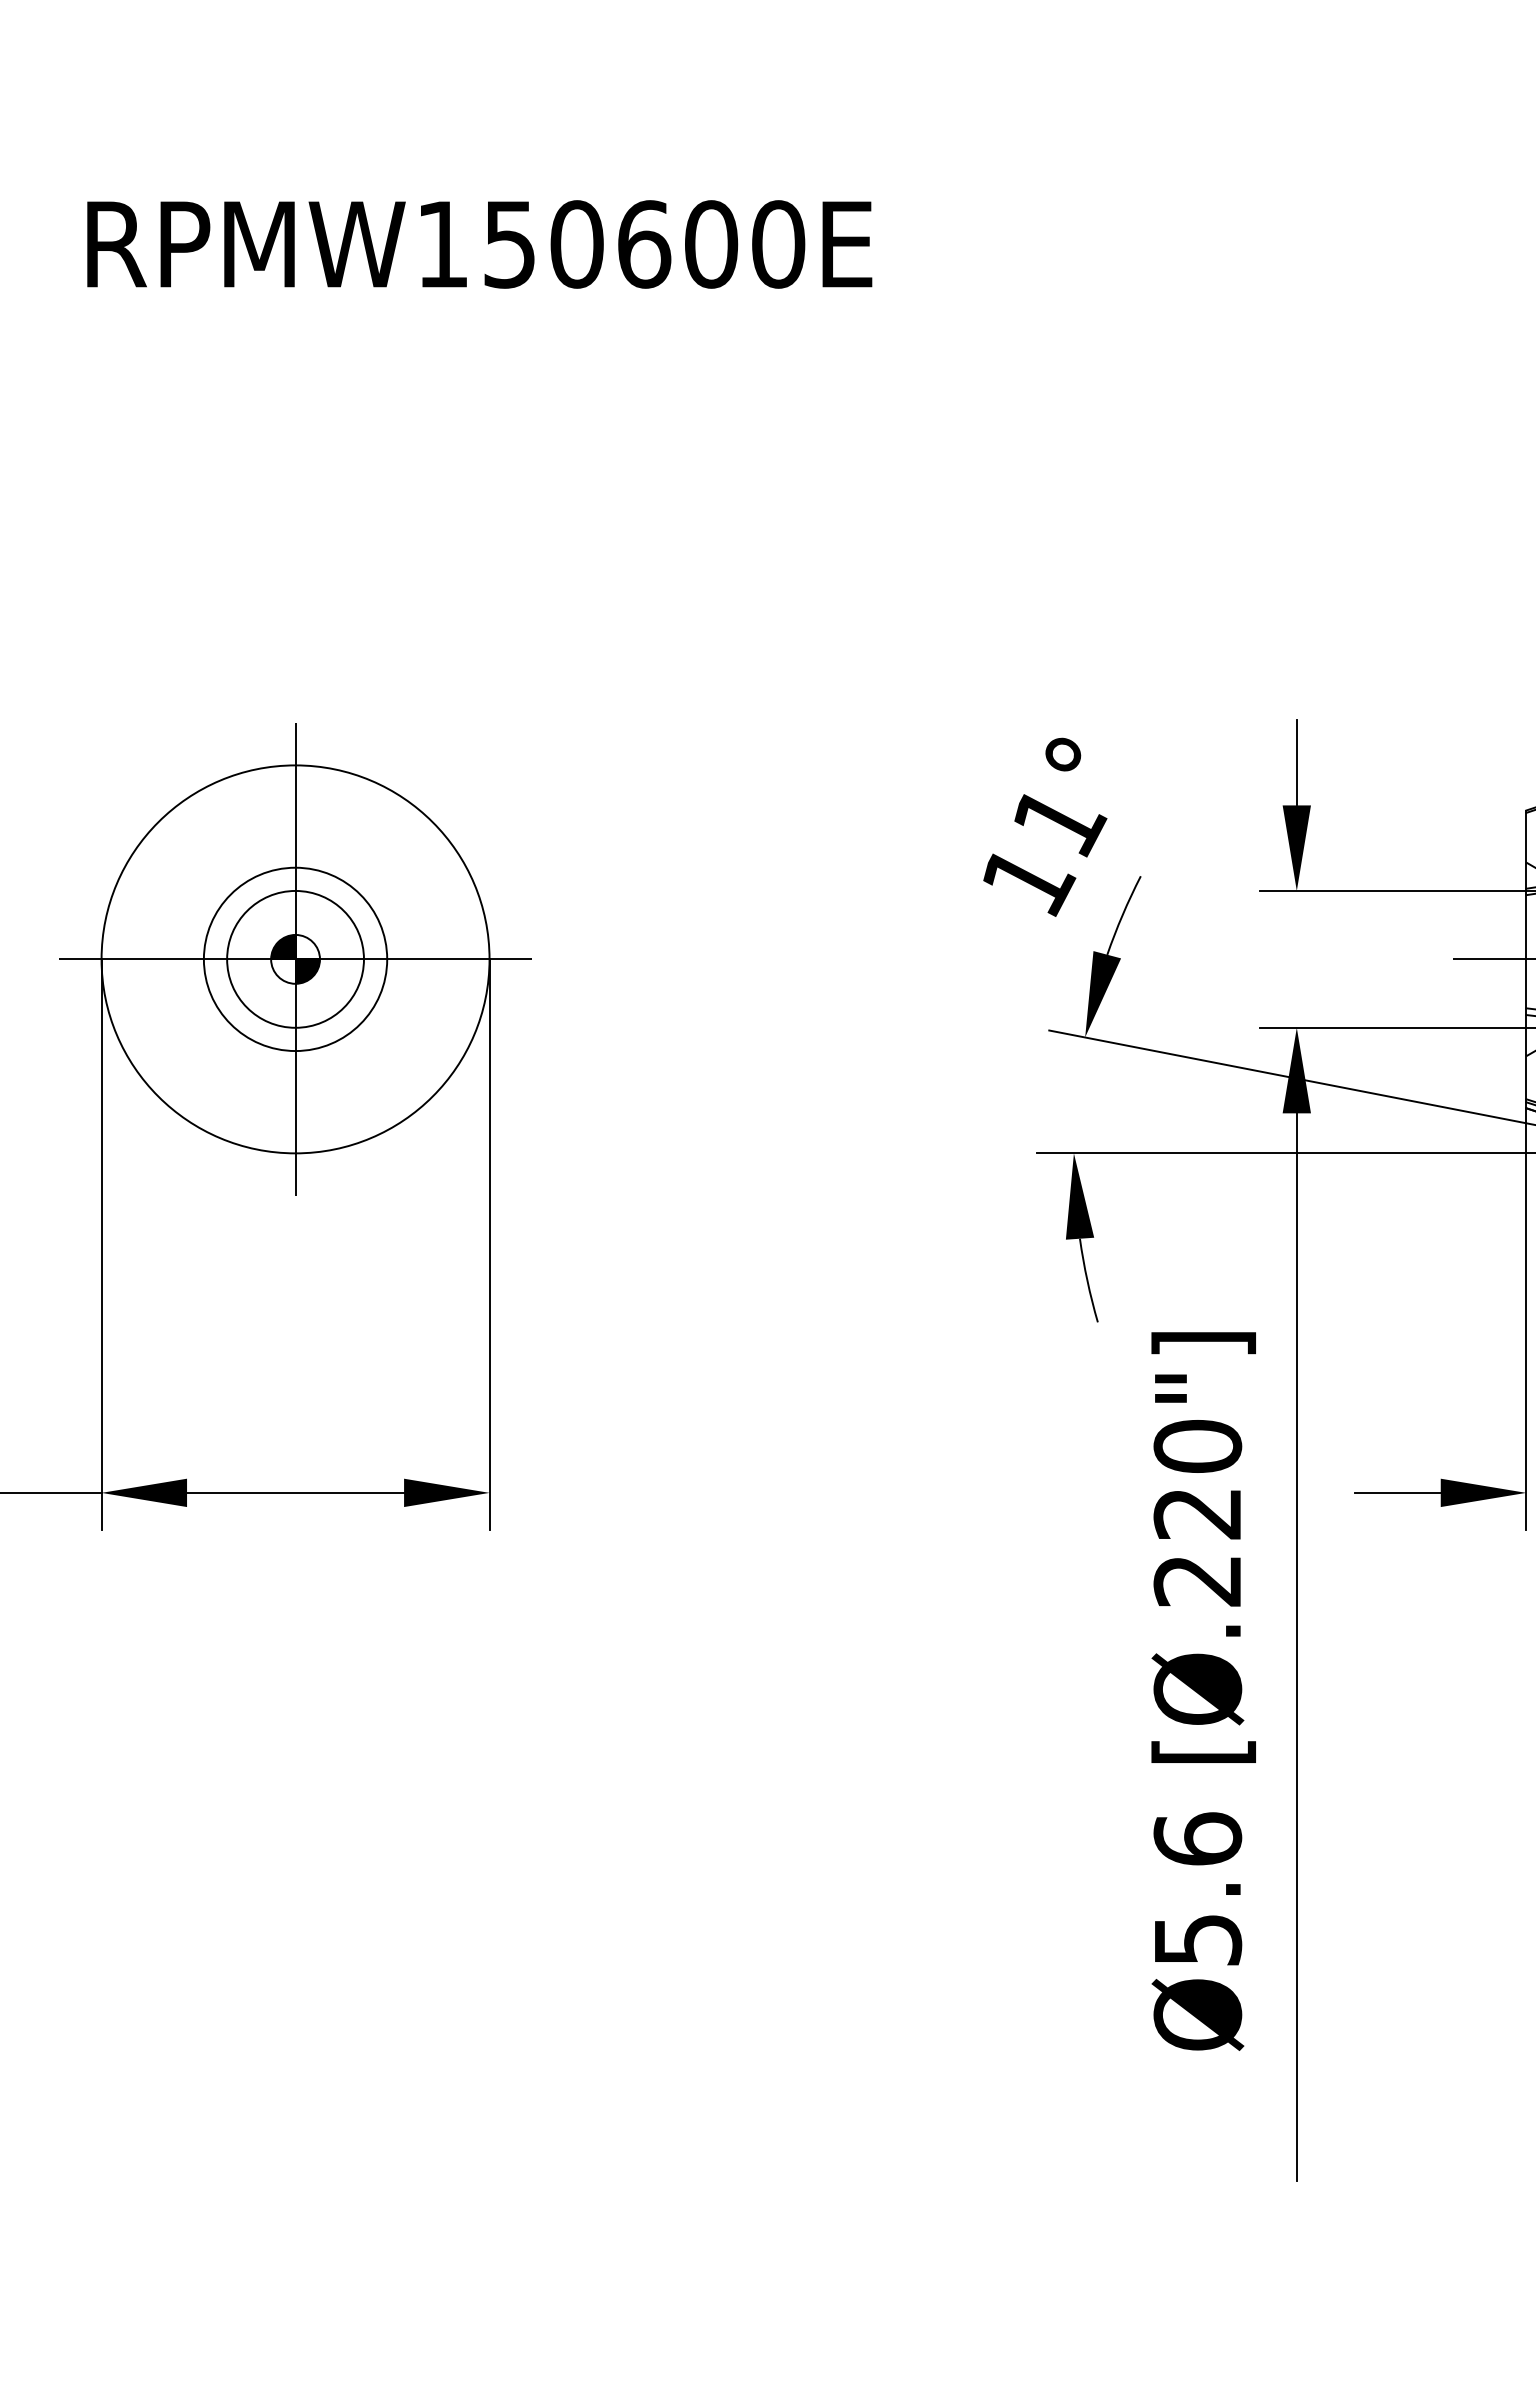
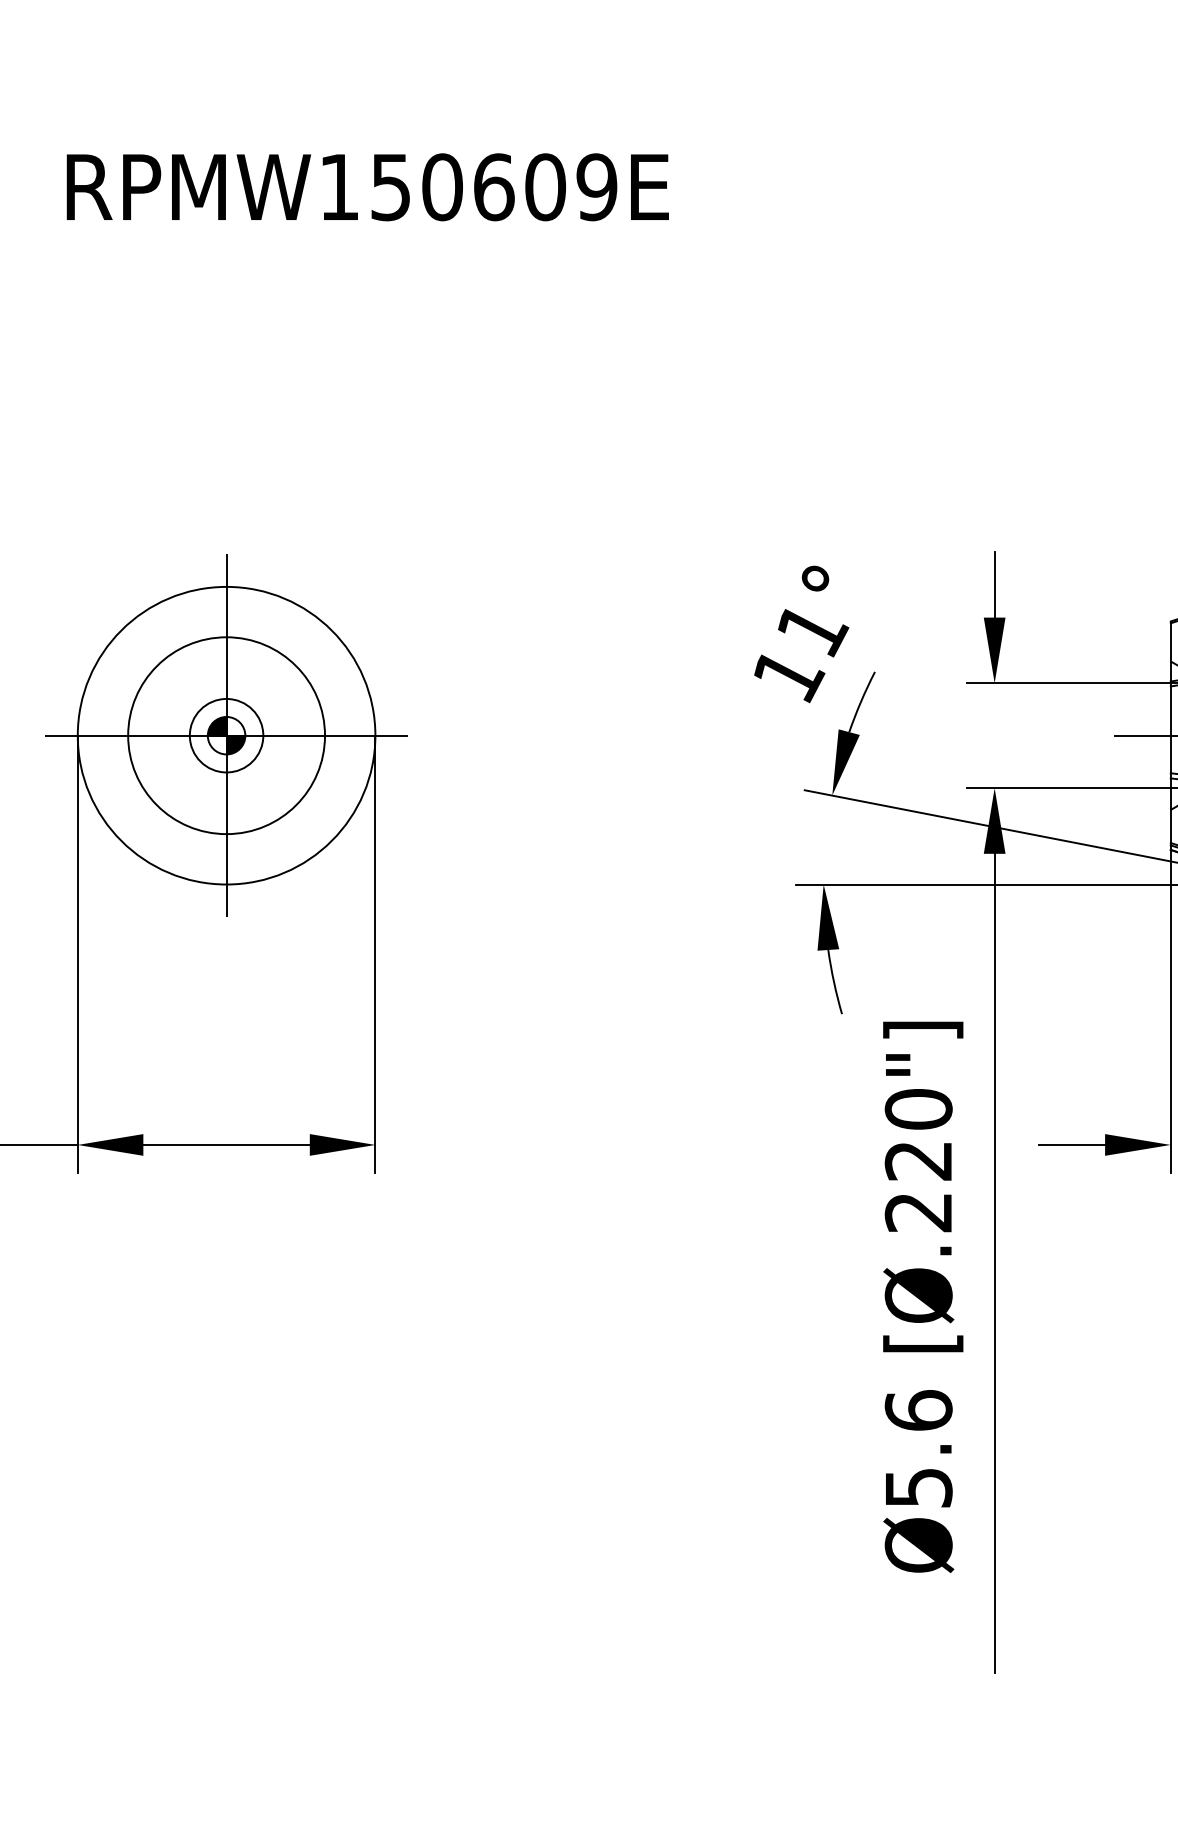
text: (778, 244) -> (597, 187), RPMW150600E -> RPMW150609E
circle: (295, 958) -> (226, 735), size x0.7
circle: (295, 959) -> (226, 735), size x1.4

